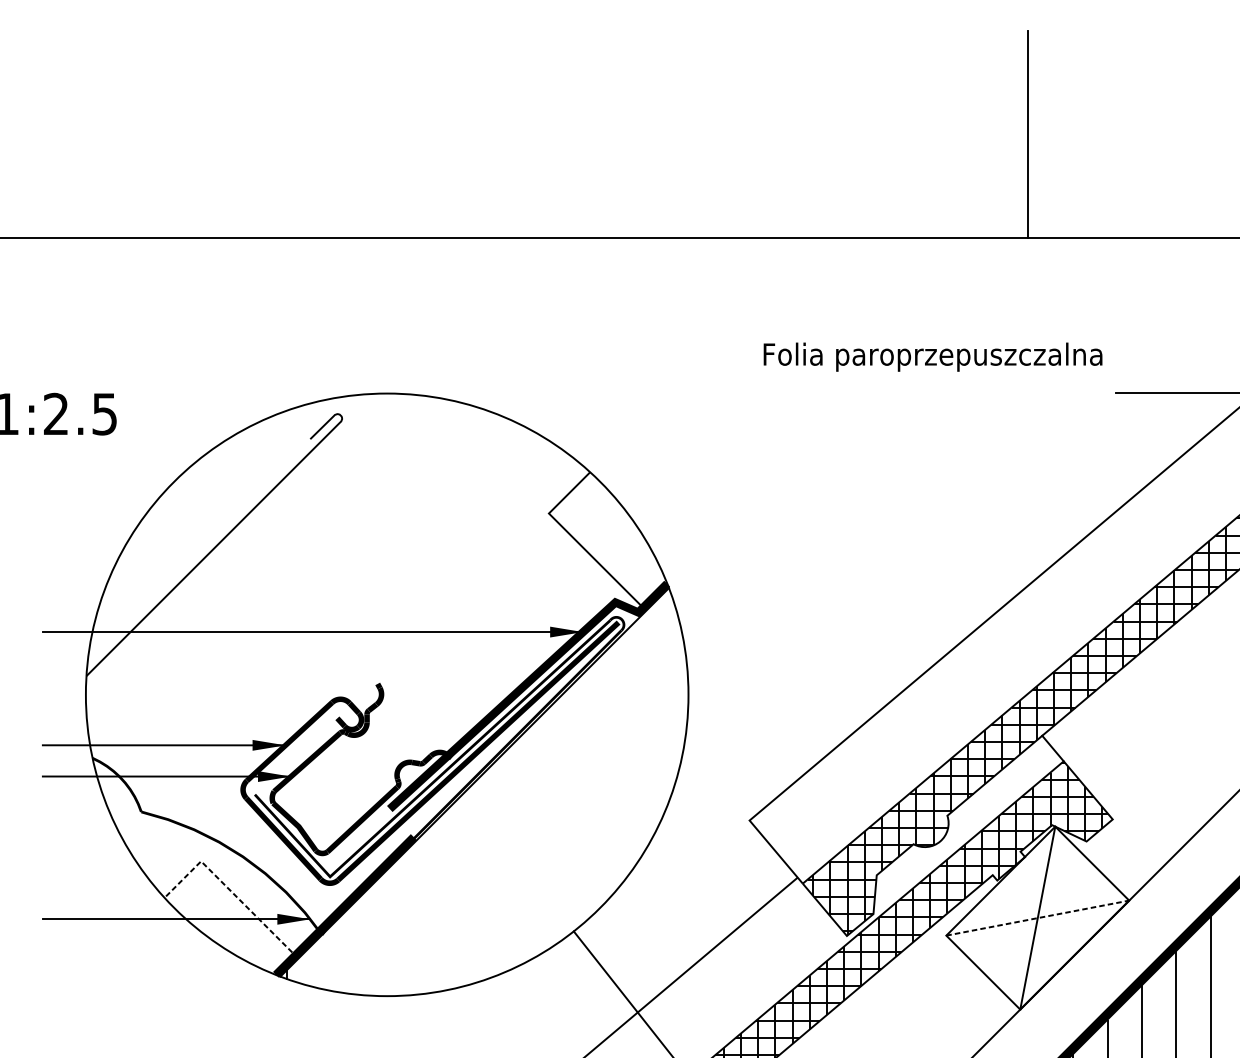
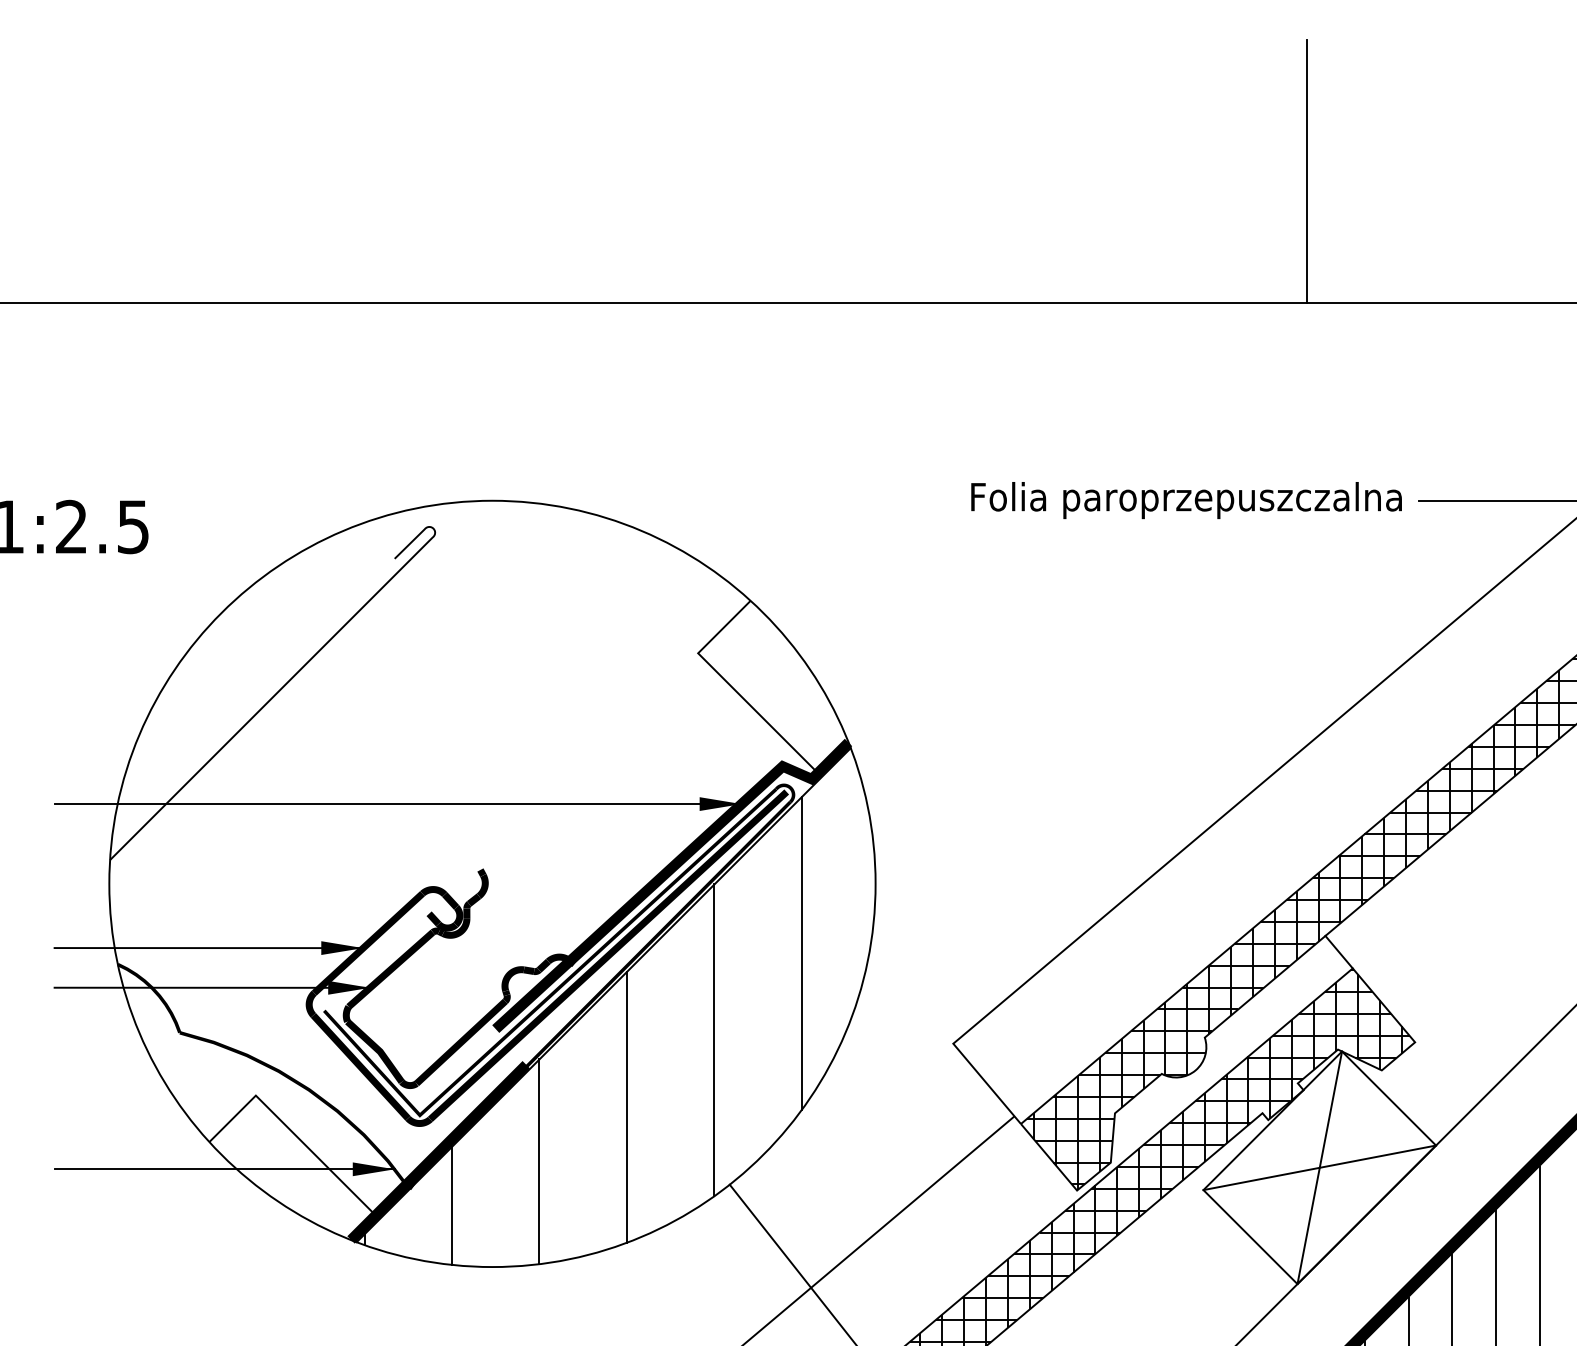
text: (932, 357) -> (1186, 500), moved
line: (630, 748) -> (801, 952), added
line: (561, 818) -> (714, 1040), added
line: (492, 869) -> (626, 1106), added
line: (231, 891) -> (294, 1133), dashed -> solid
line: (424, 913) -> (539, 1161), added
line: (1038, 917) -> (1320, 1167), dashed -> solid
line: (354, 947) -> (451, 1205), added

